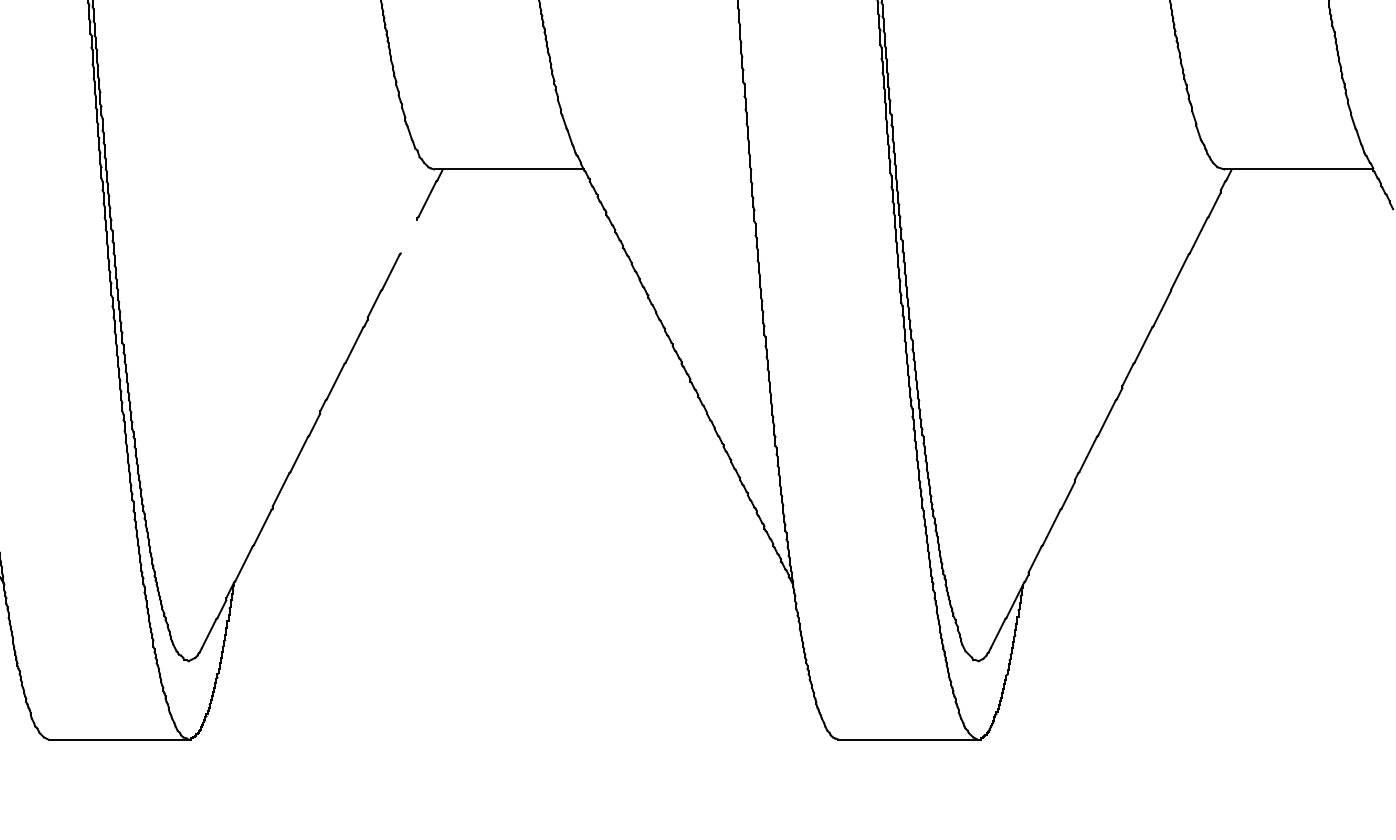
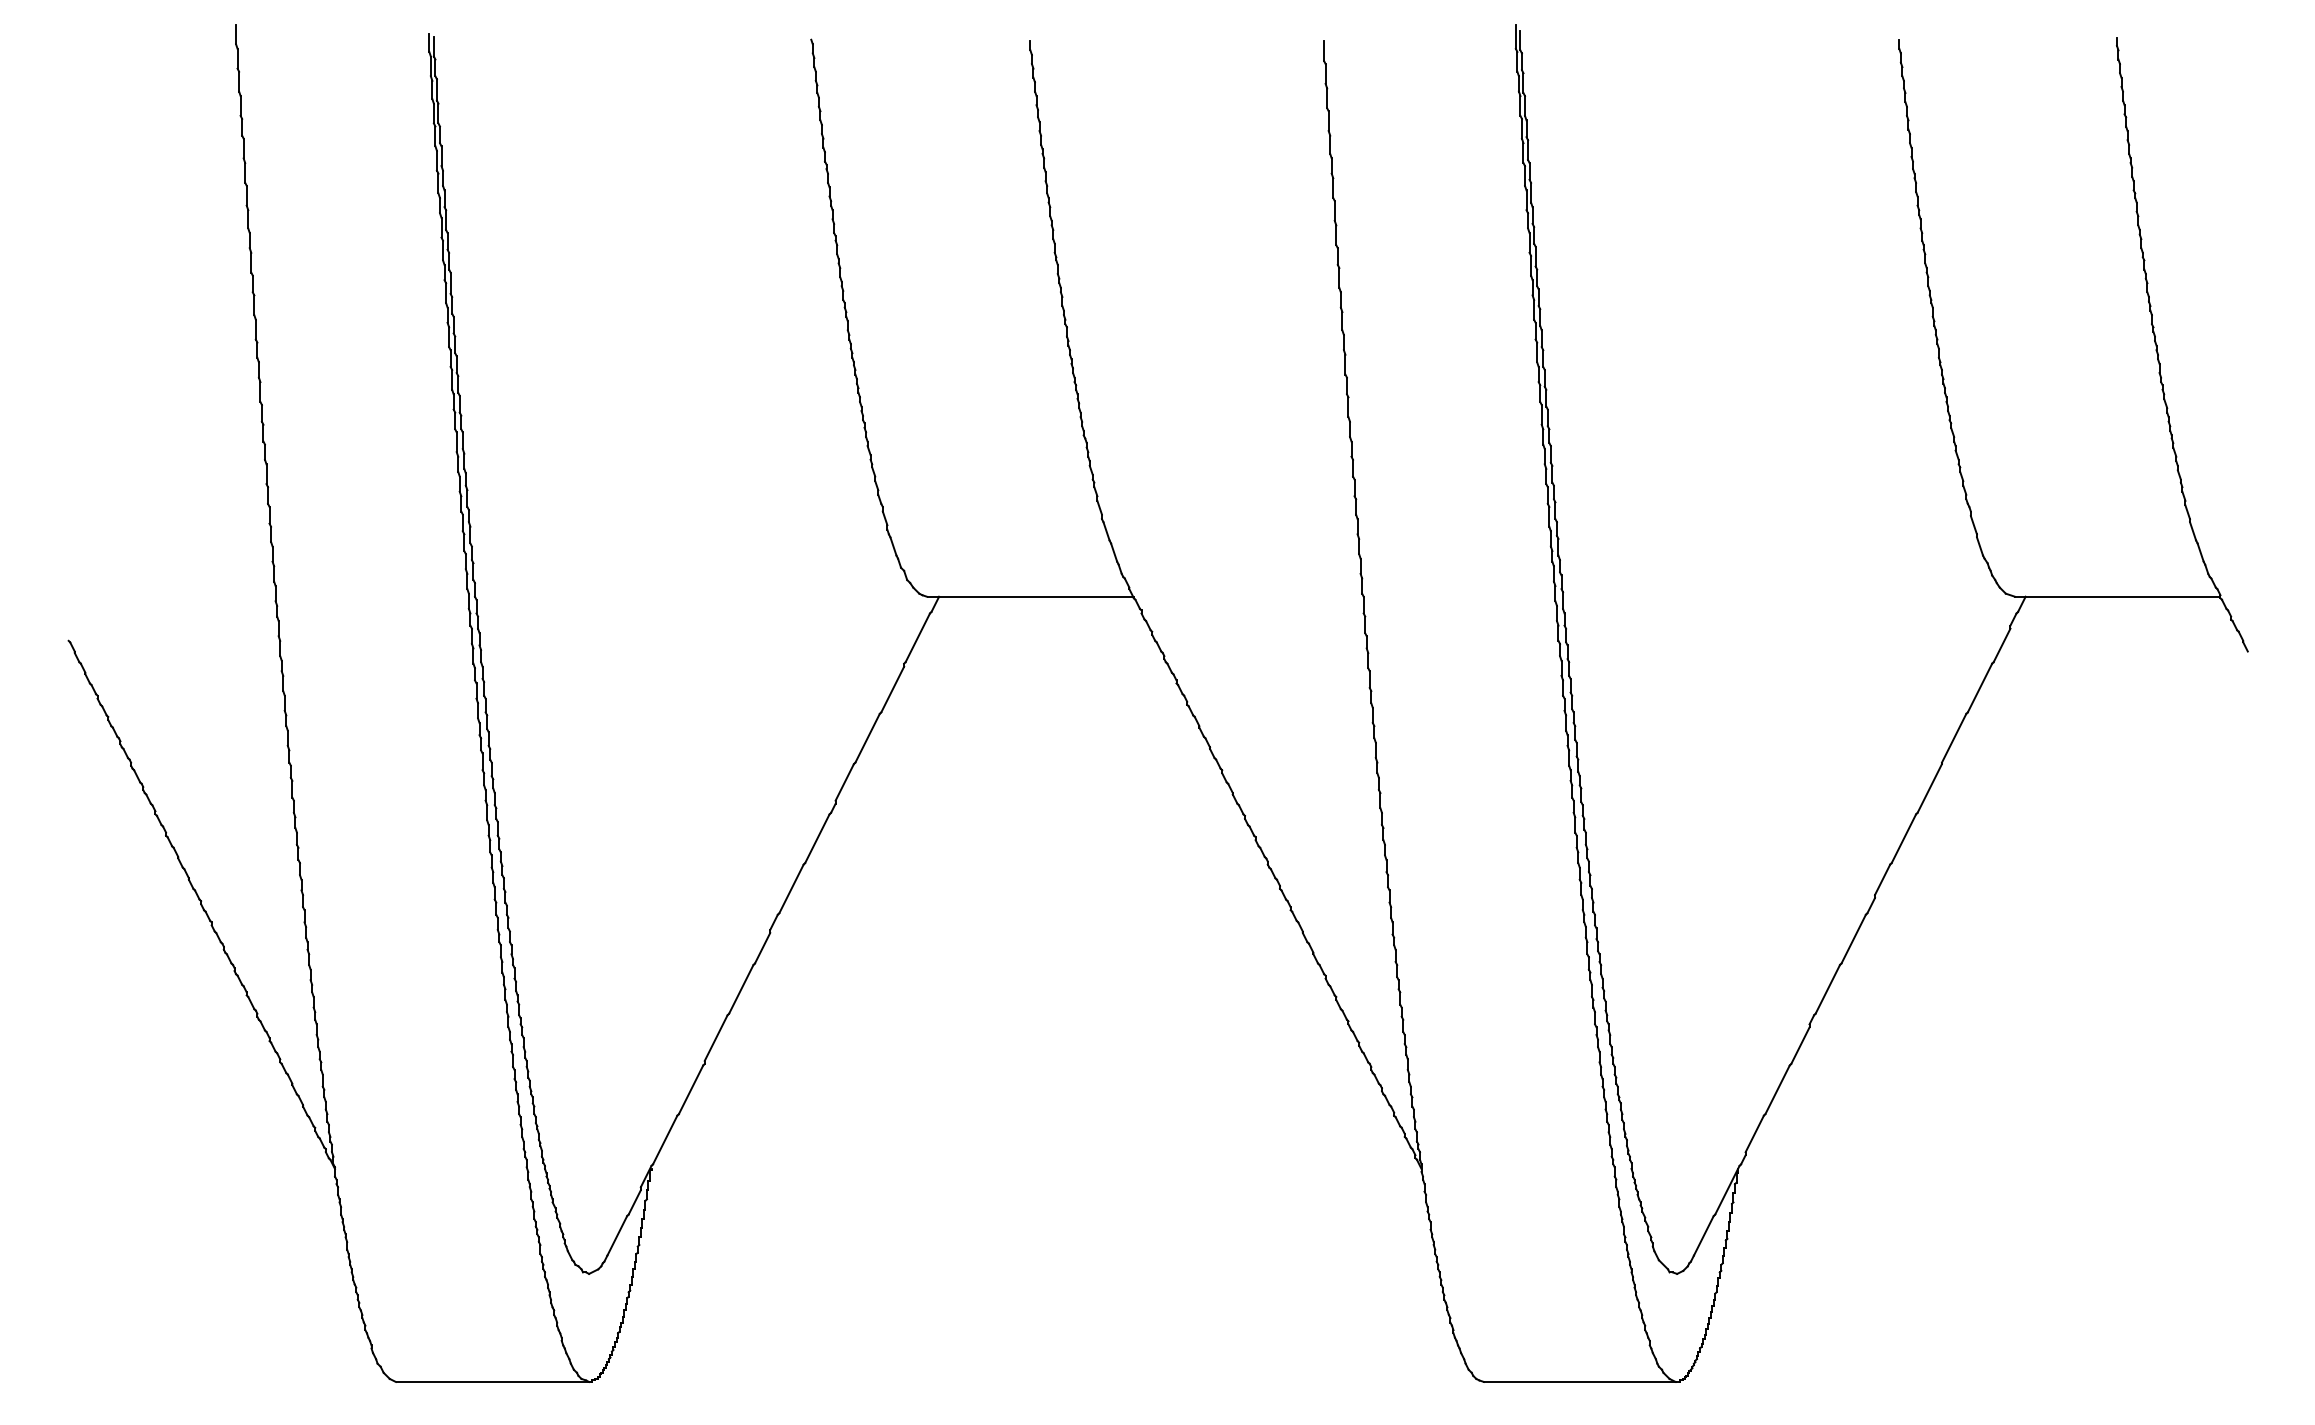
line: (409, 236) -> (892, 689), added

